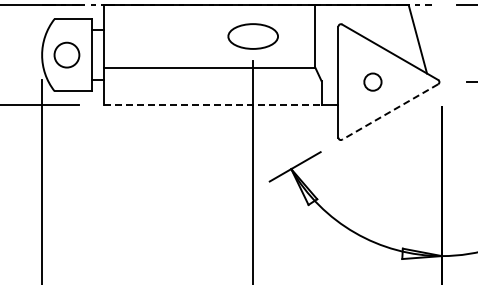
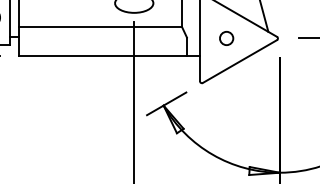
line: (212, 104) -> (102, 55), dashed -> solid
line: (389, 112) -> (239, 61), dashed -> solid

